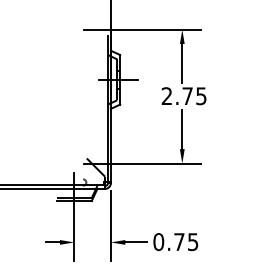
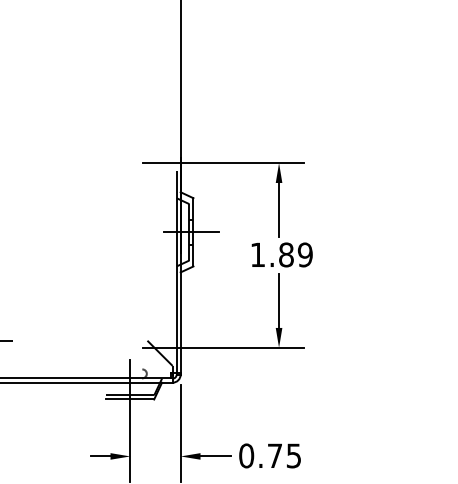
text: (184, 95) -> (281, 254), 2.75 -> 1.89

